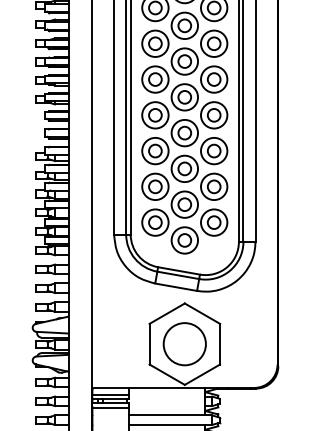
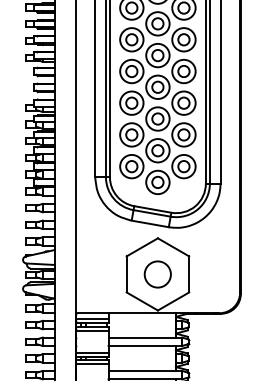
circle: (184, 344) -> (157, 274), size x0.7

